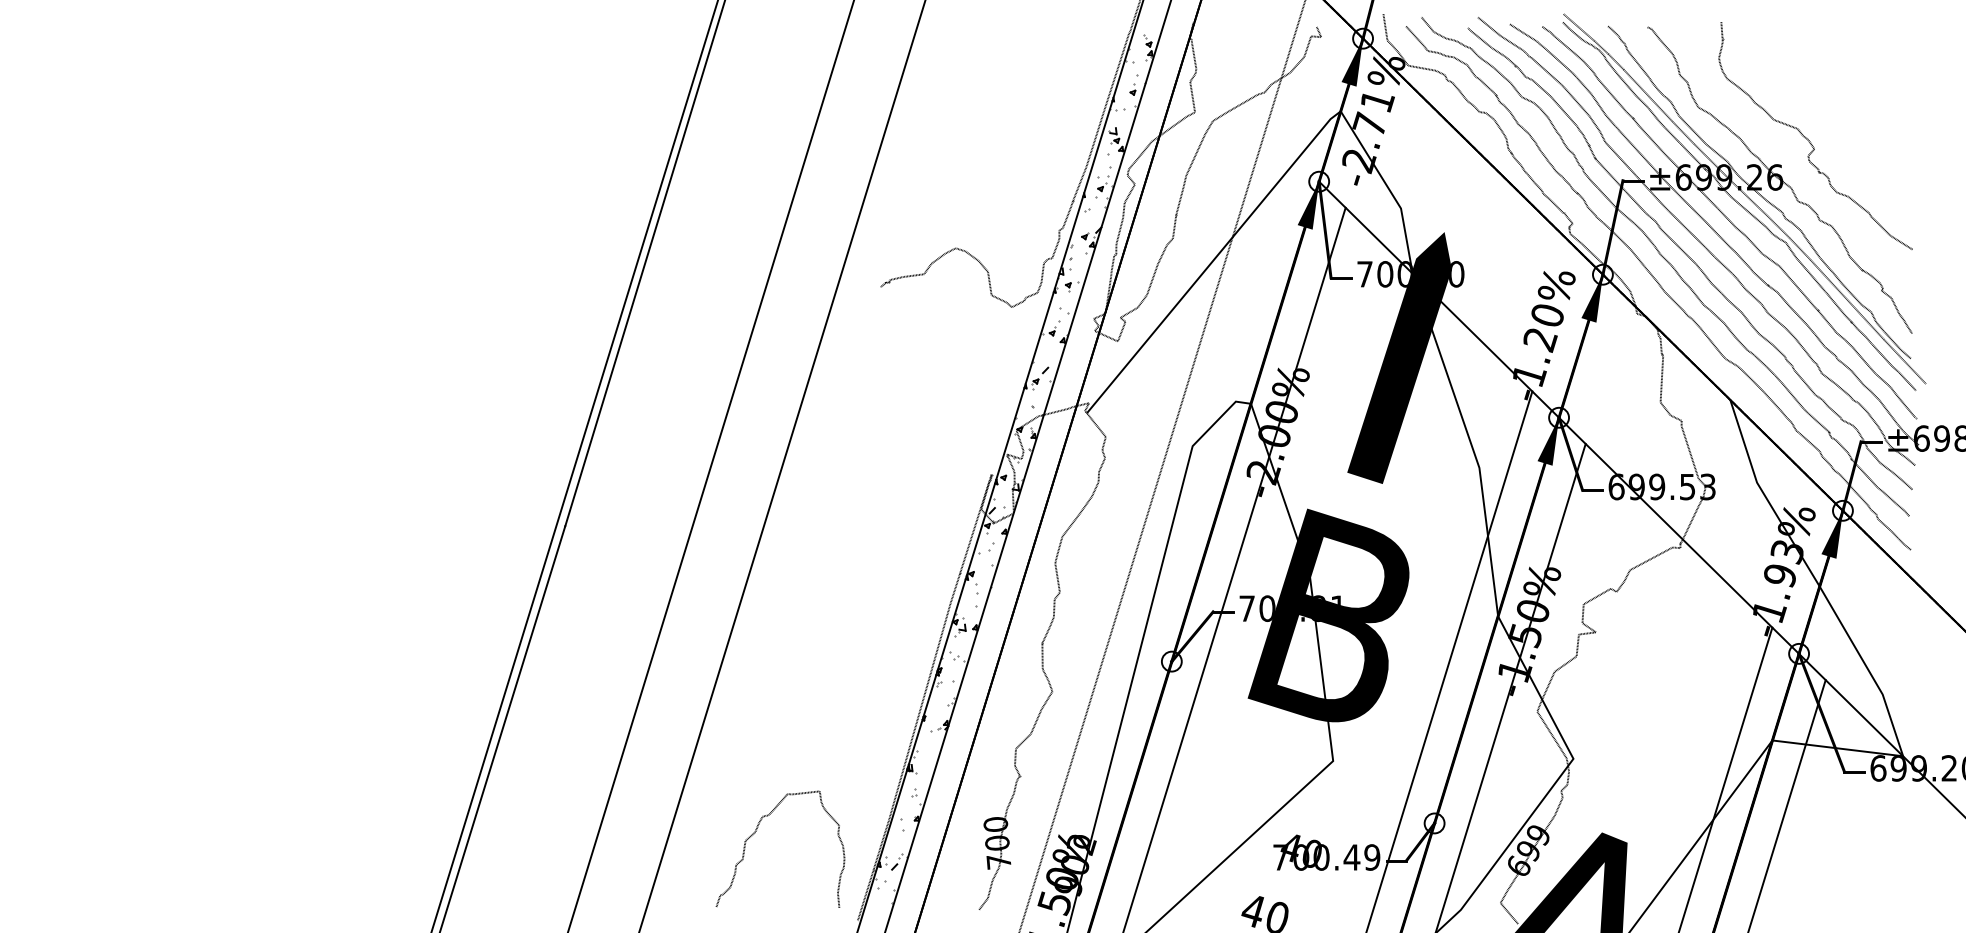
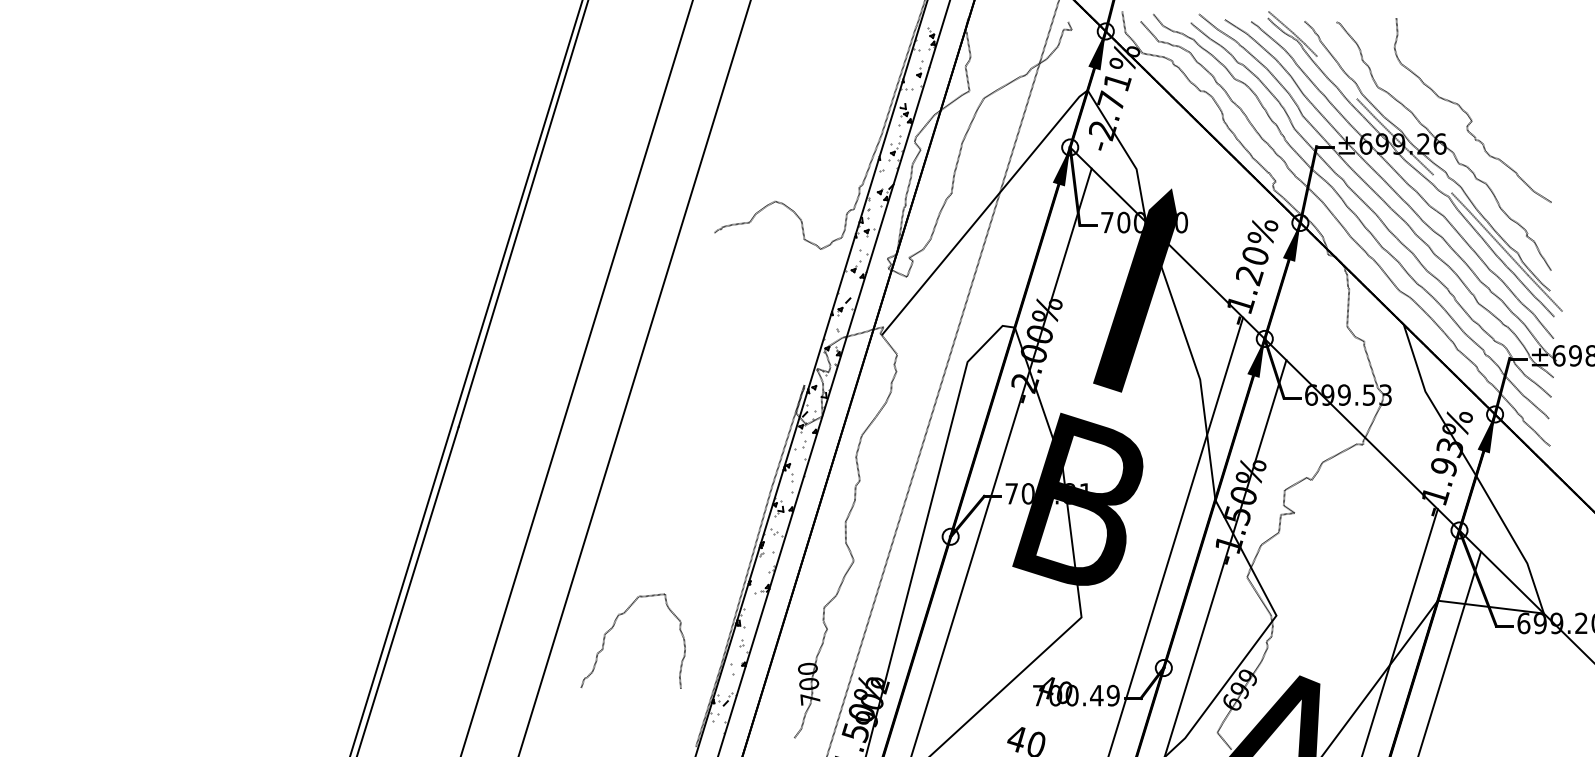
line: (1647, 95) -> (1336, 77), removed
line: (1778, 226) -> (1442, 183), removed
curve: (755, 833) -> (612, 628), moved

